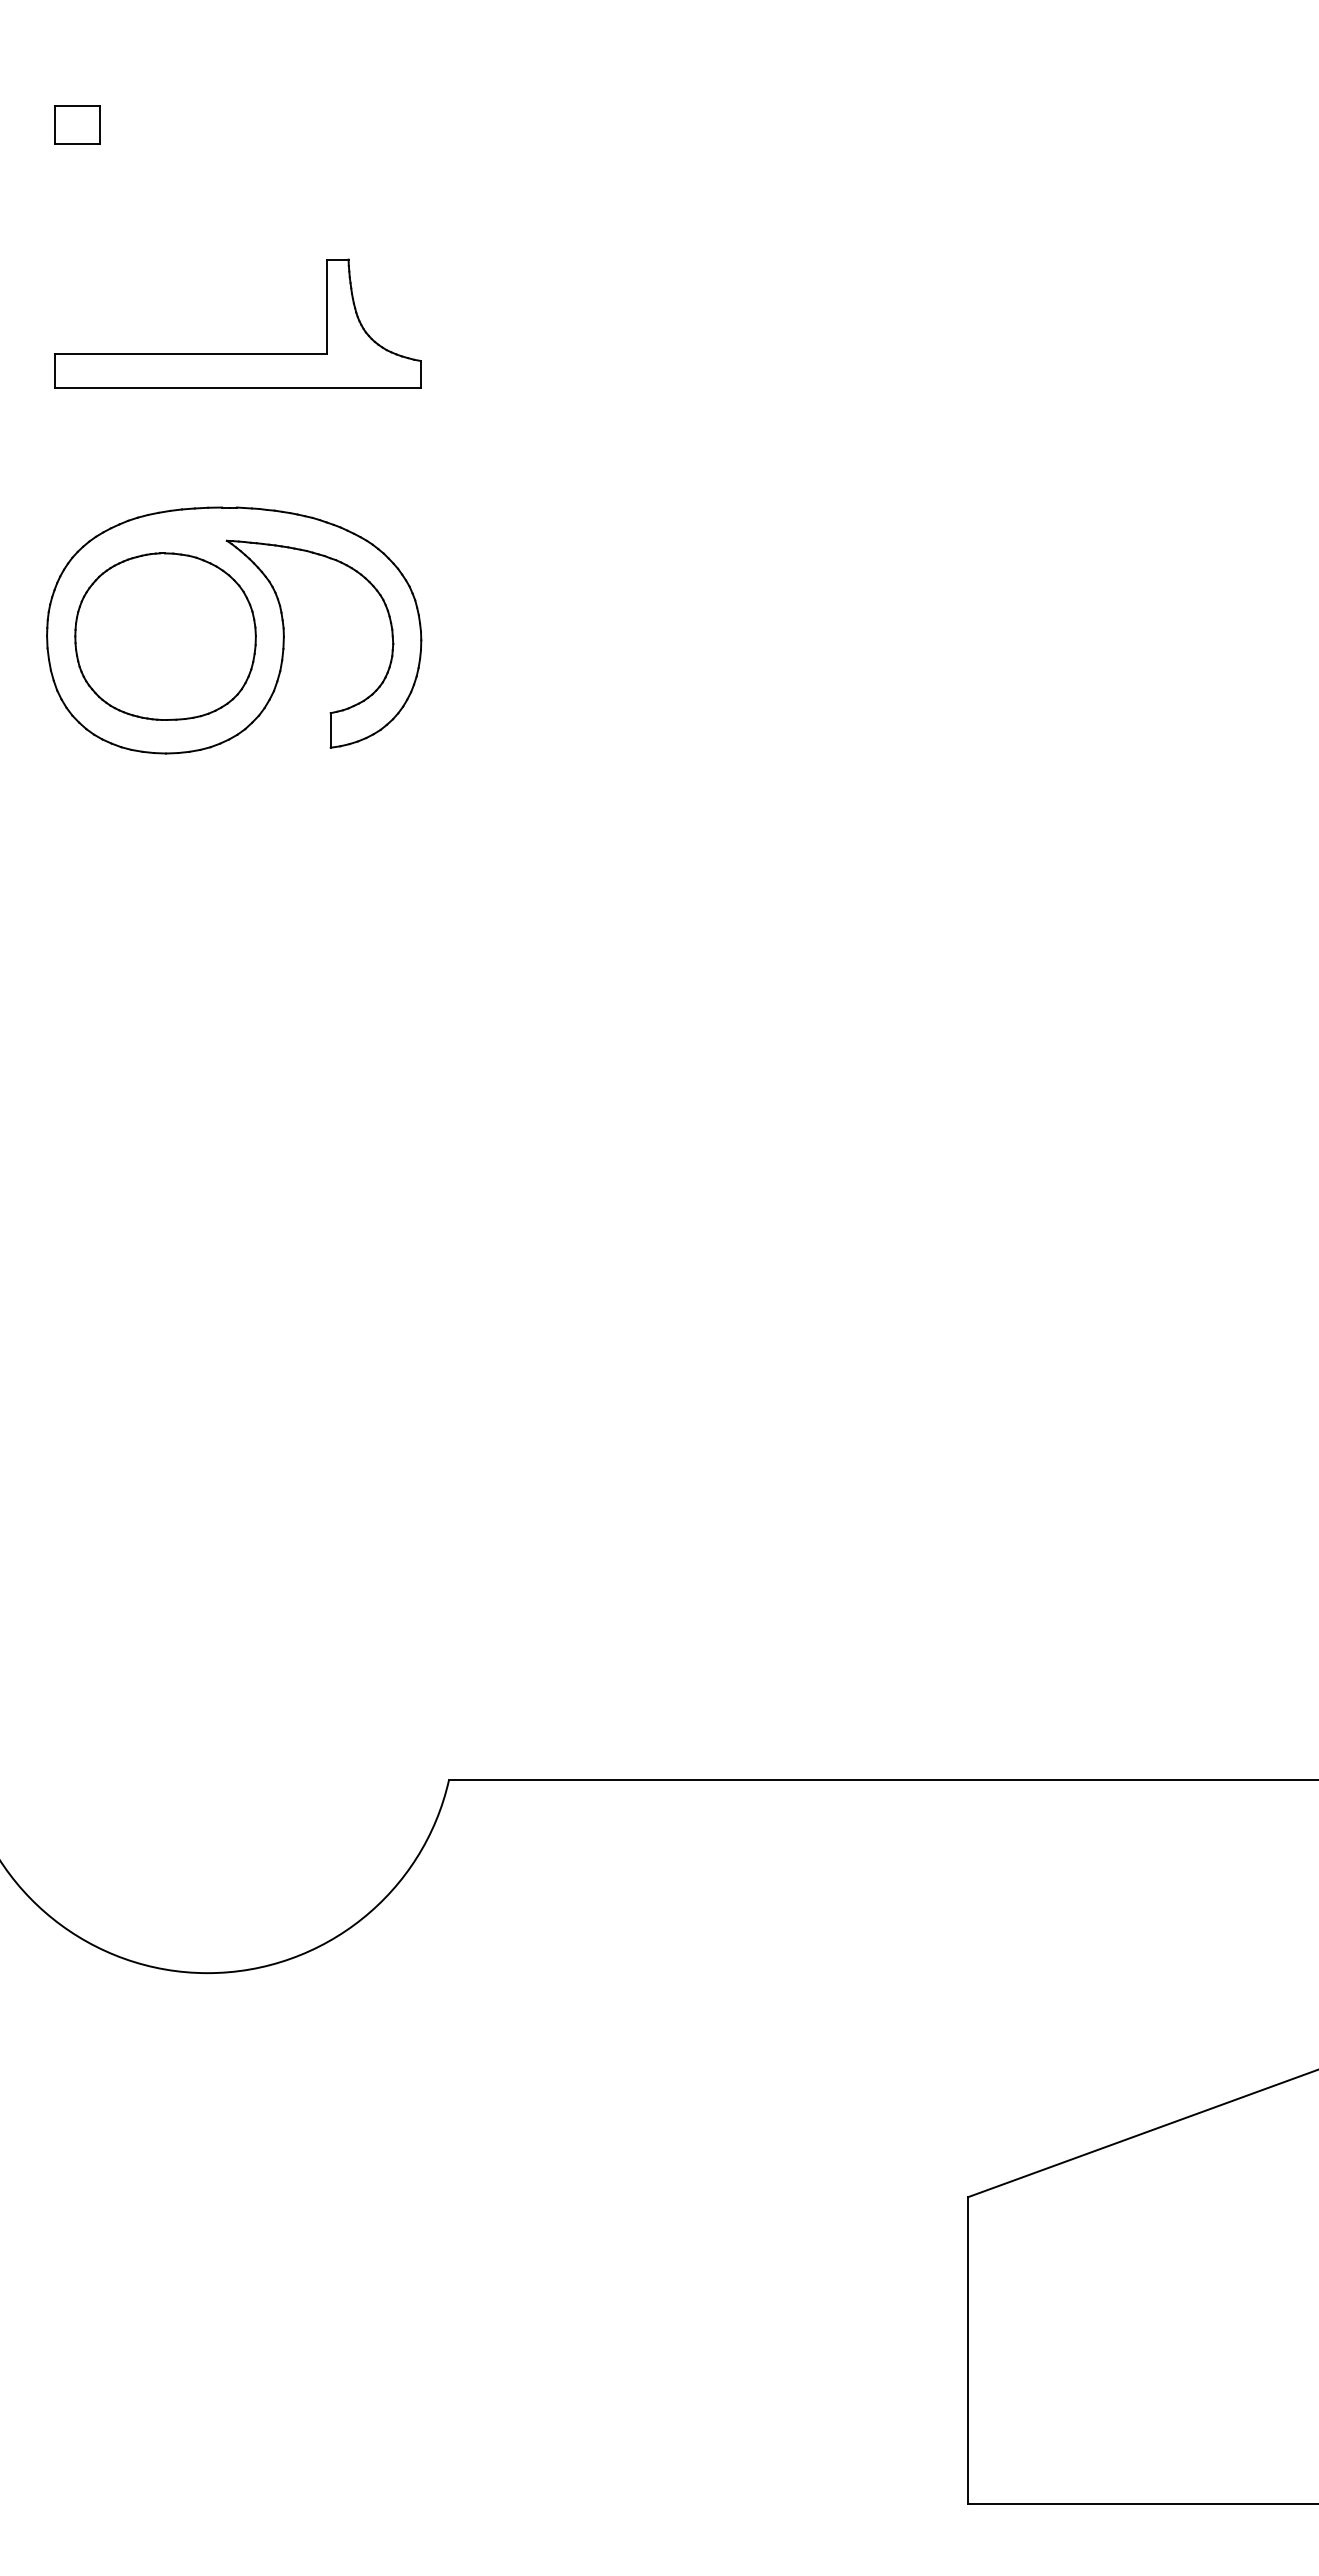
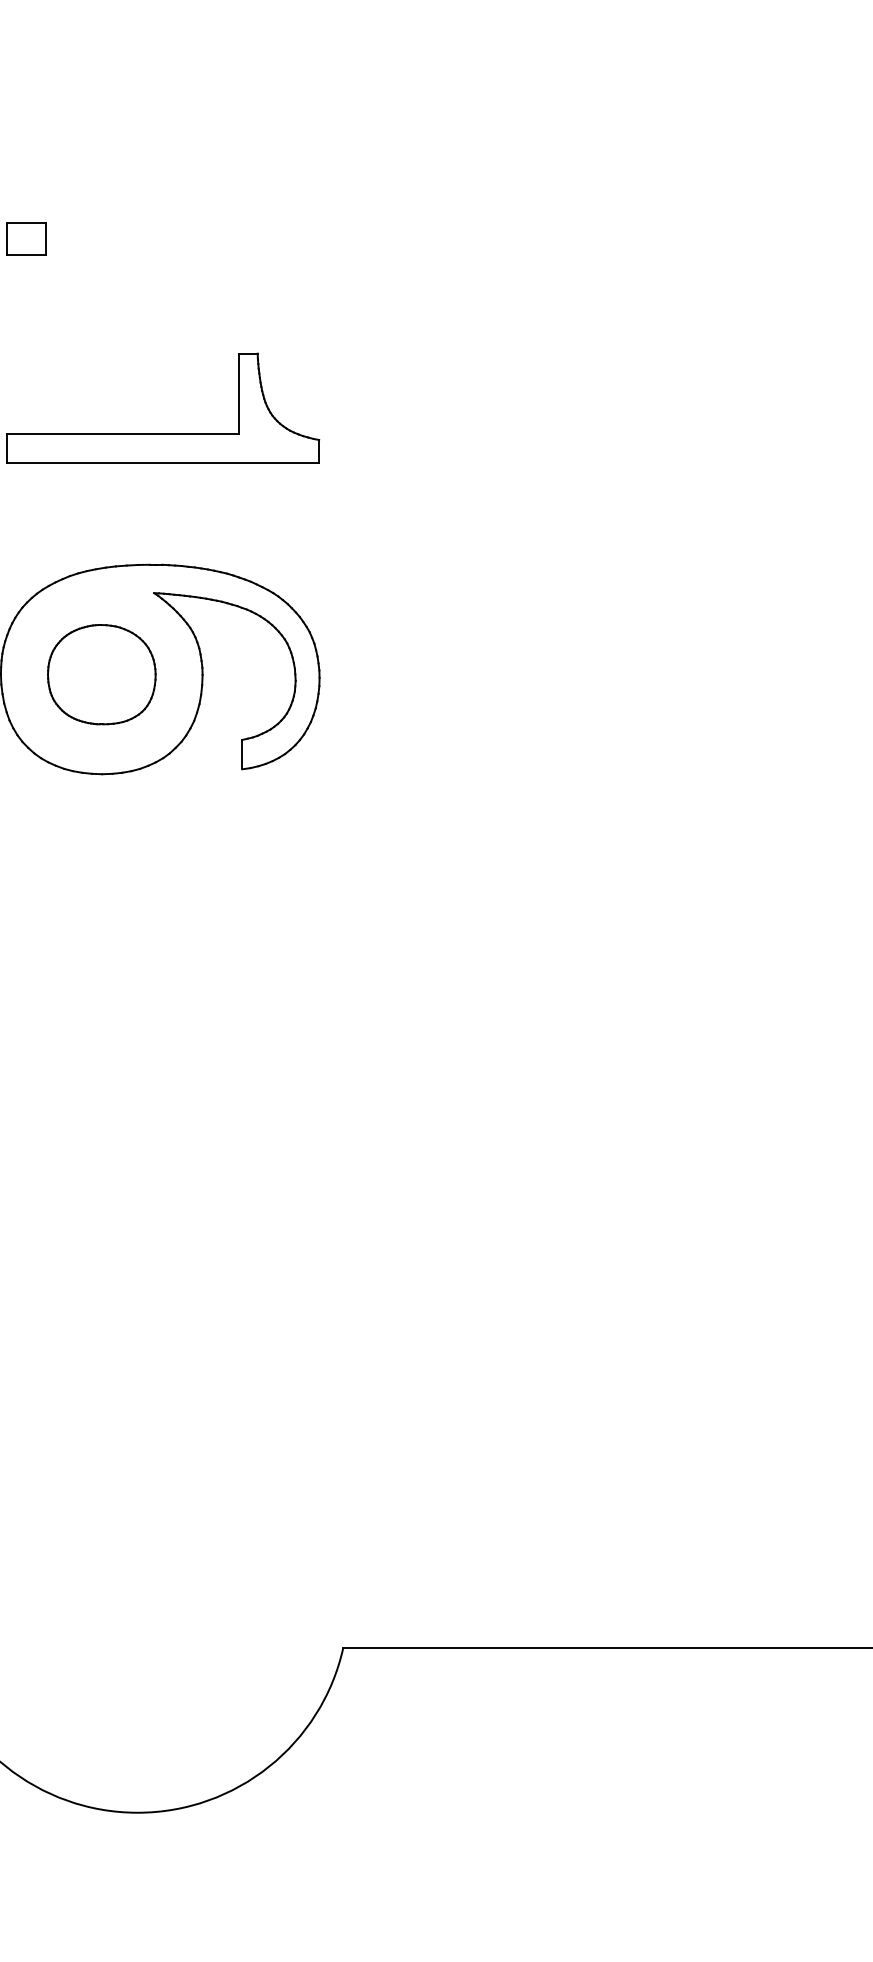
part: (165, 636) -> (101, 674), size x0.7

